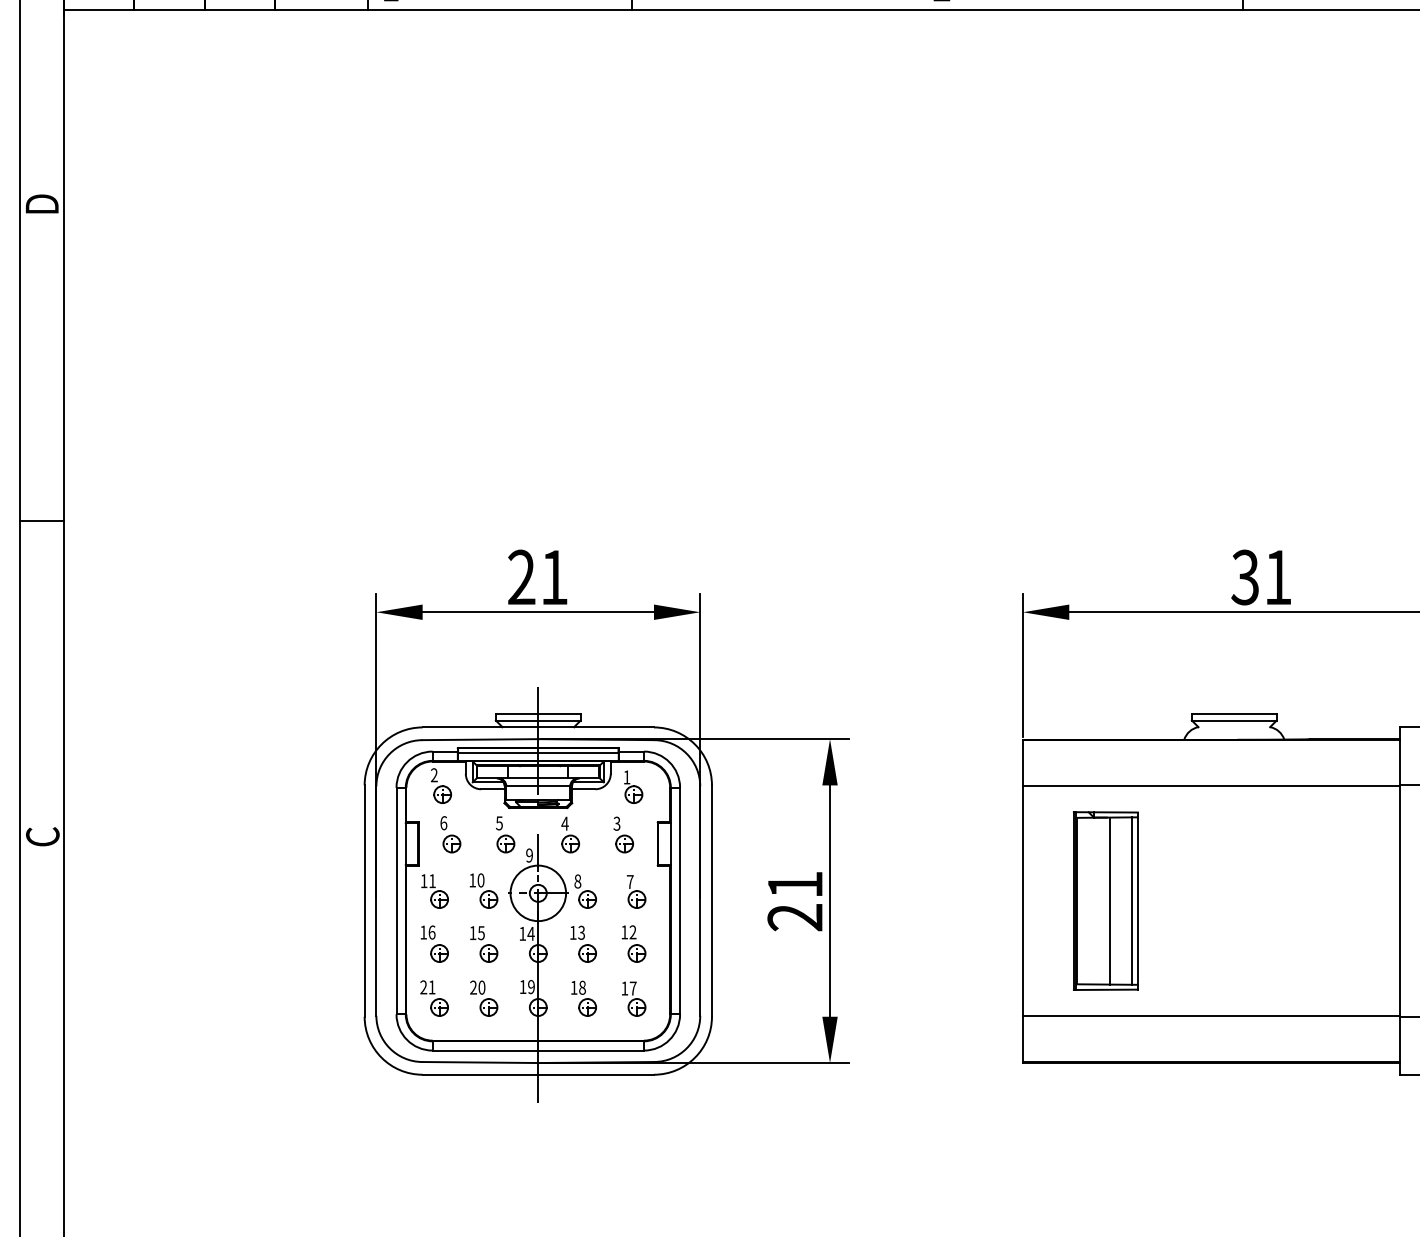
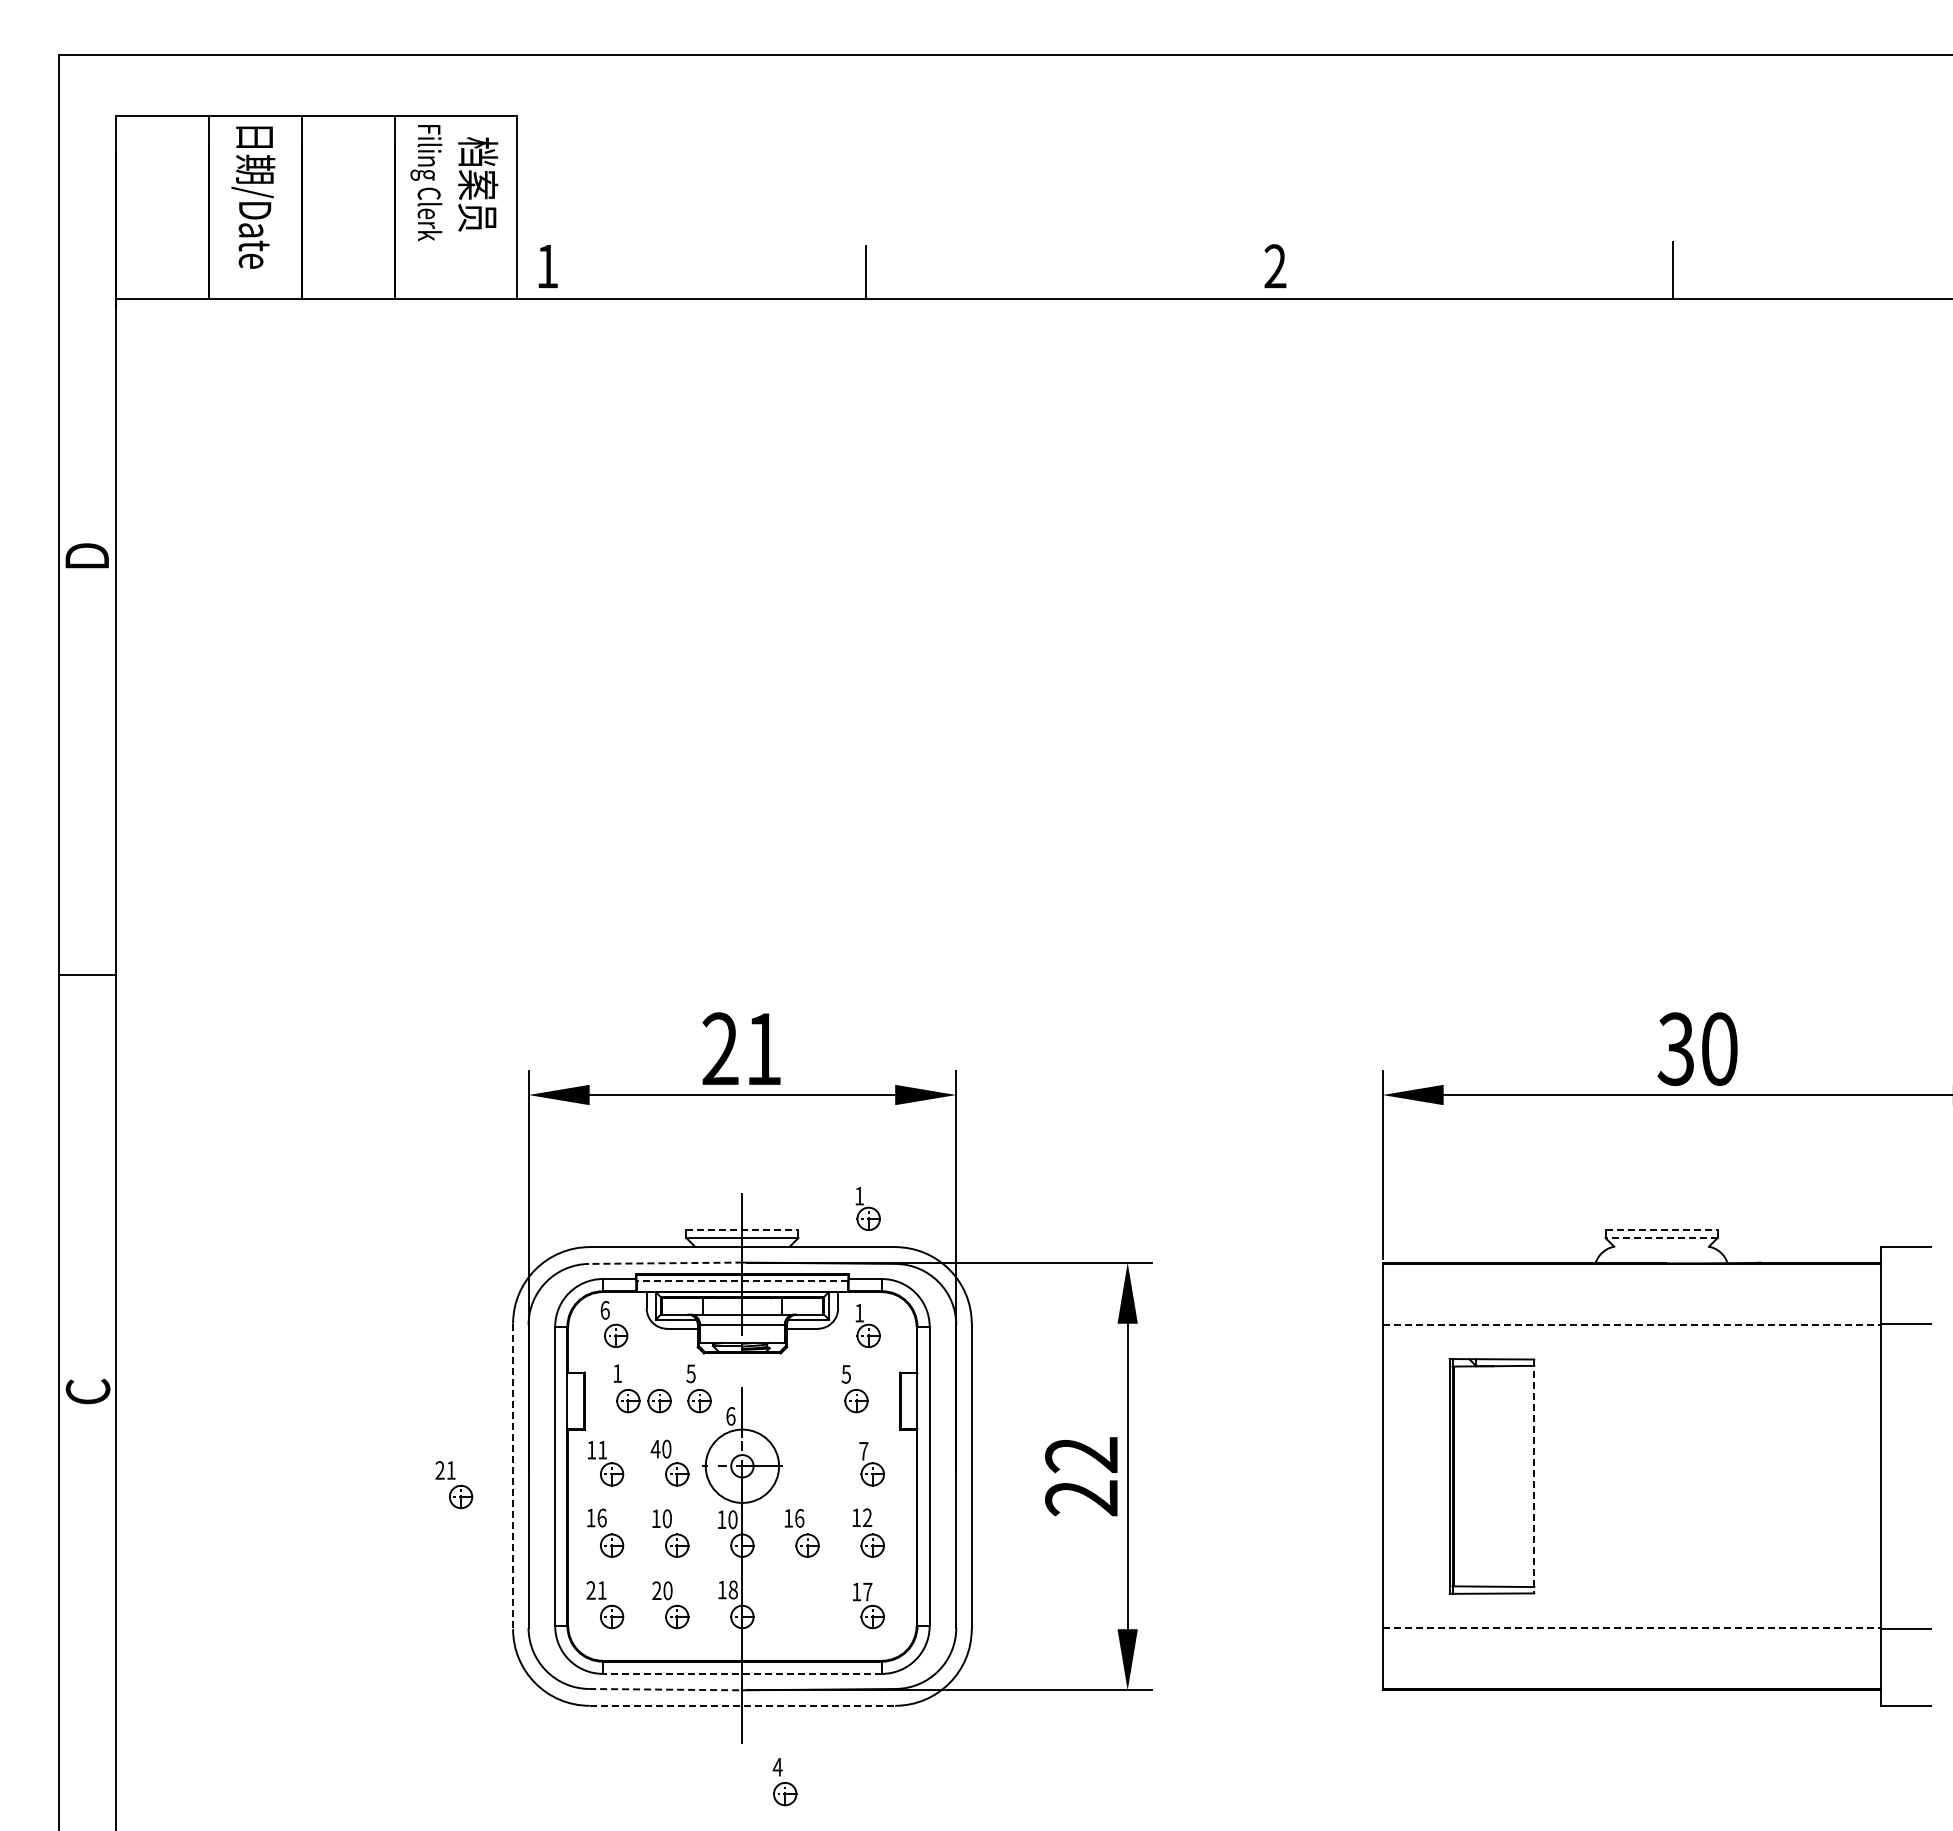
text: (1278, 577) -> (1719, 1048), 31 -> 30
part: (633, 698) -> (867, 1208), added
line: (538, 714) -> (742, 1230), solid -> dashed
line: (1234, 714) -> (1662, 1230), solid -> dashed
line: (1234, 720) -> (1661, 1238), solid -> dashed
line: (480, 739) -> (665, 1263), solid -> dashed
line: (538, 752) -> (742, 1280), solid -> dashed
text: (433, 775) -> (604, 1310), 2 -> 6
line: (1212, 786) -> (1632, 1325), solid -> dashed
text: (443, 823) -> (617, 1373), 6 -> 1
text: (617, 823) -> (846, 1374), 3 -> 5
part: (570, 835) -> (784, 1782), moved
part: (475, 844) -> (659, 1401), added
text: (529, 855) -> (730, 1416), 9 -> 6
text: (472, 880) -> (655, 1449), 10 -> 40
text: (795, 885) -> (1081, 1455), 21 -> 22
part: (585, 891) -> (804, 1463), removed
line: (1132, 900) -> (1526, 1475), removed
line: (364, 901) -> (513, 1476), solid -> dashed
line: (1110, 901) -> (1497, 1476), removed
line: (1138, 901) -> (1534, 1476), solid -> dashed
part: (320, 907) -> (454, 1485), added
text: (480, 932) -> (666, 1518), 15 -> 10
text: (581, 932) -> (799, 1518), 13 -> 16
text: (530, 933) -> (732, 1519), 14 -> 10
text: (530, 986) -> (732, 1589), 19 -> 18
part: (583, 998) -> (802, 1605), removed
line: (1212, 1015) -> (1632, 1627), solid -> dashed
line: (538, 1050) -> (742, 1673), solid -> dashed
line: (480, 1062) -> (665, 1689), solid -> dashed
line: (538, 1074) -> (742, 1705), solid -> dashed

